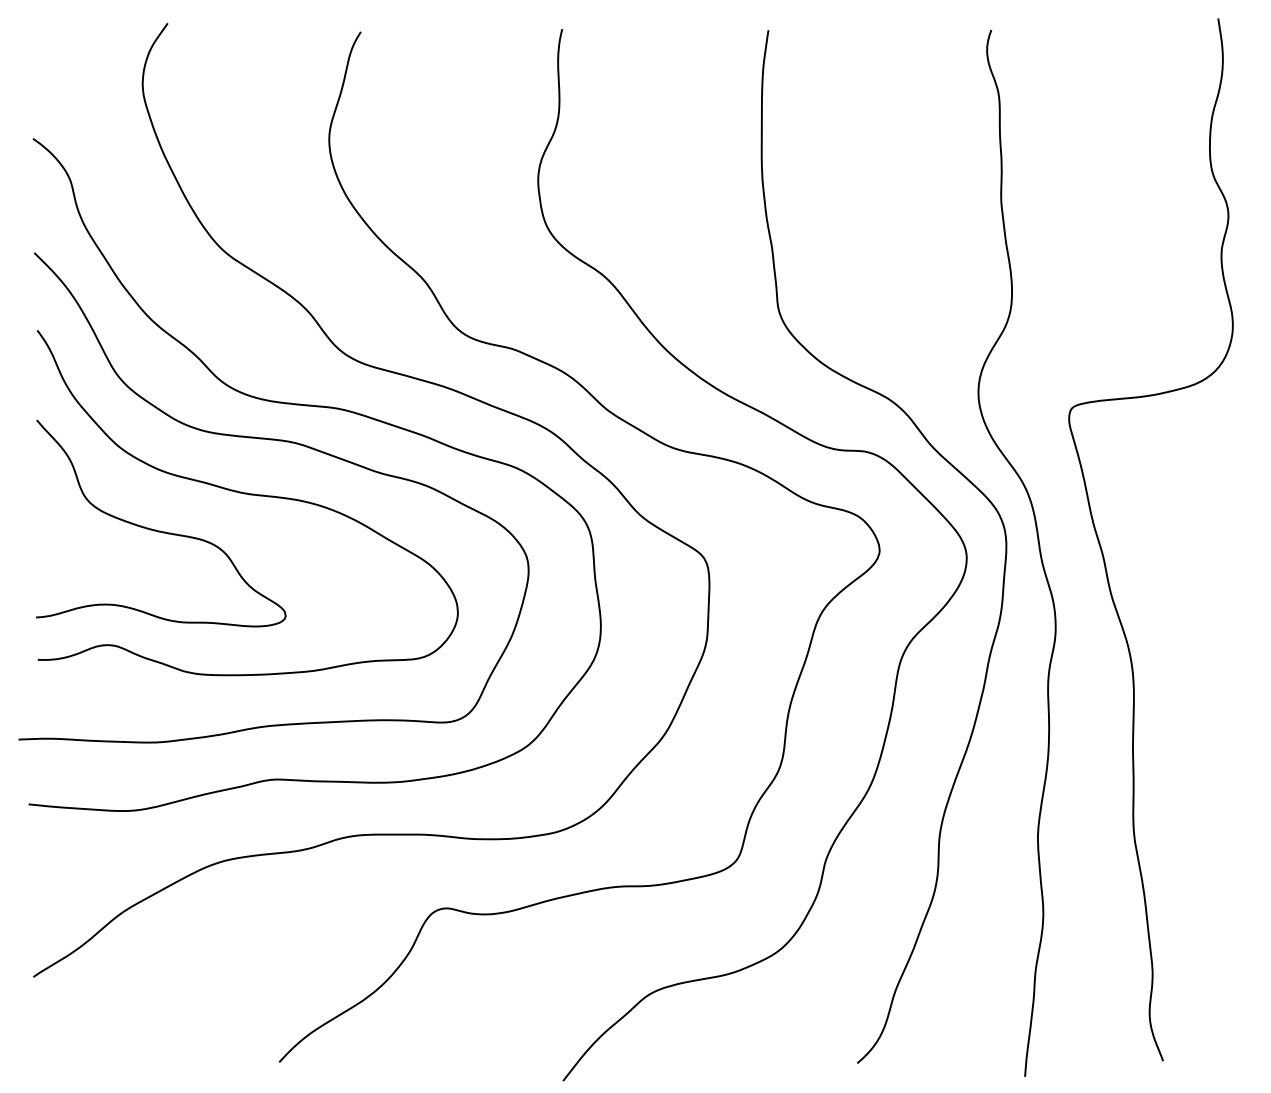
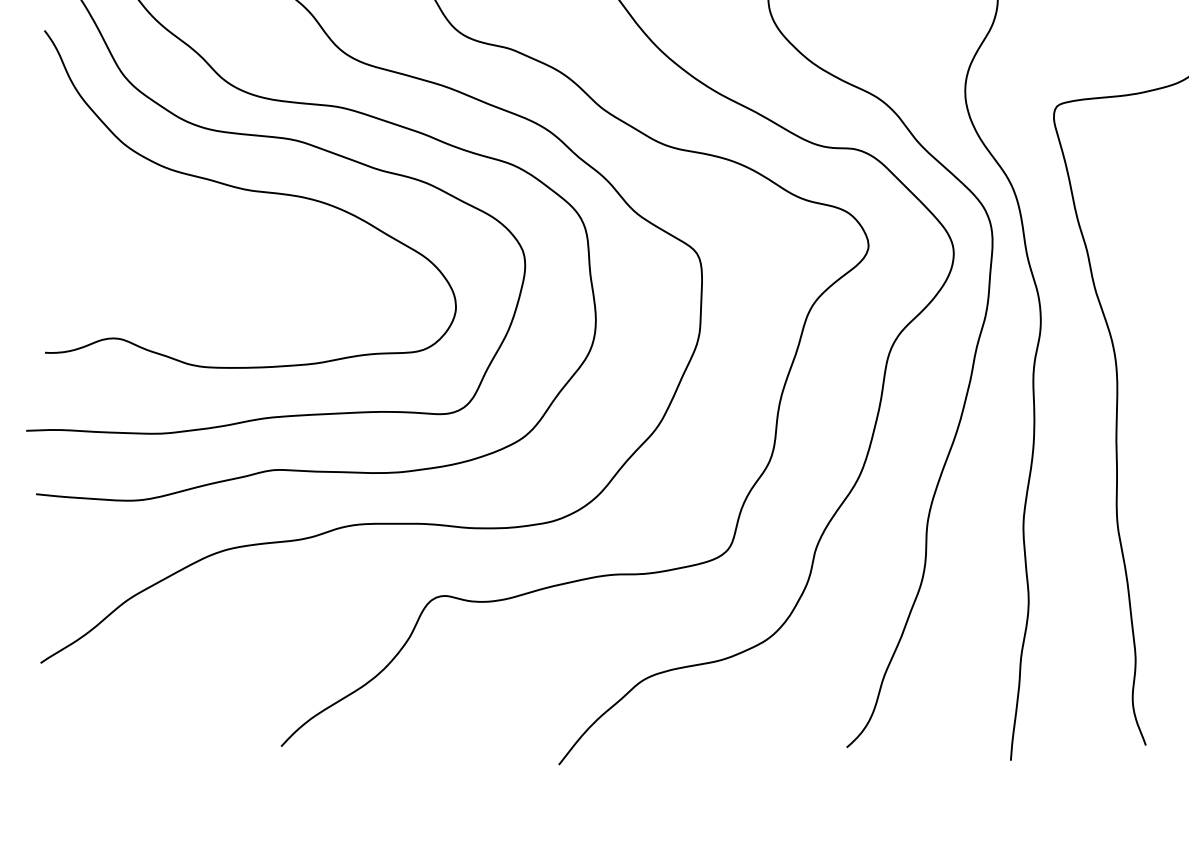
curve: (160, 530) -> (165, 226), removed

